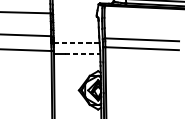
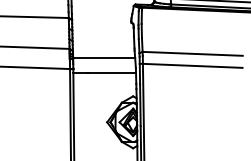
line: (76, 42) -> (103, 57), dashed -> solid
line: (82, 54) -> (112, 73), dashed -> solid

